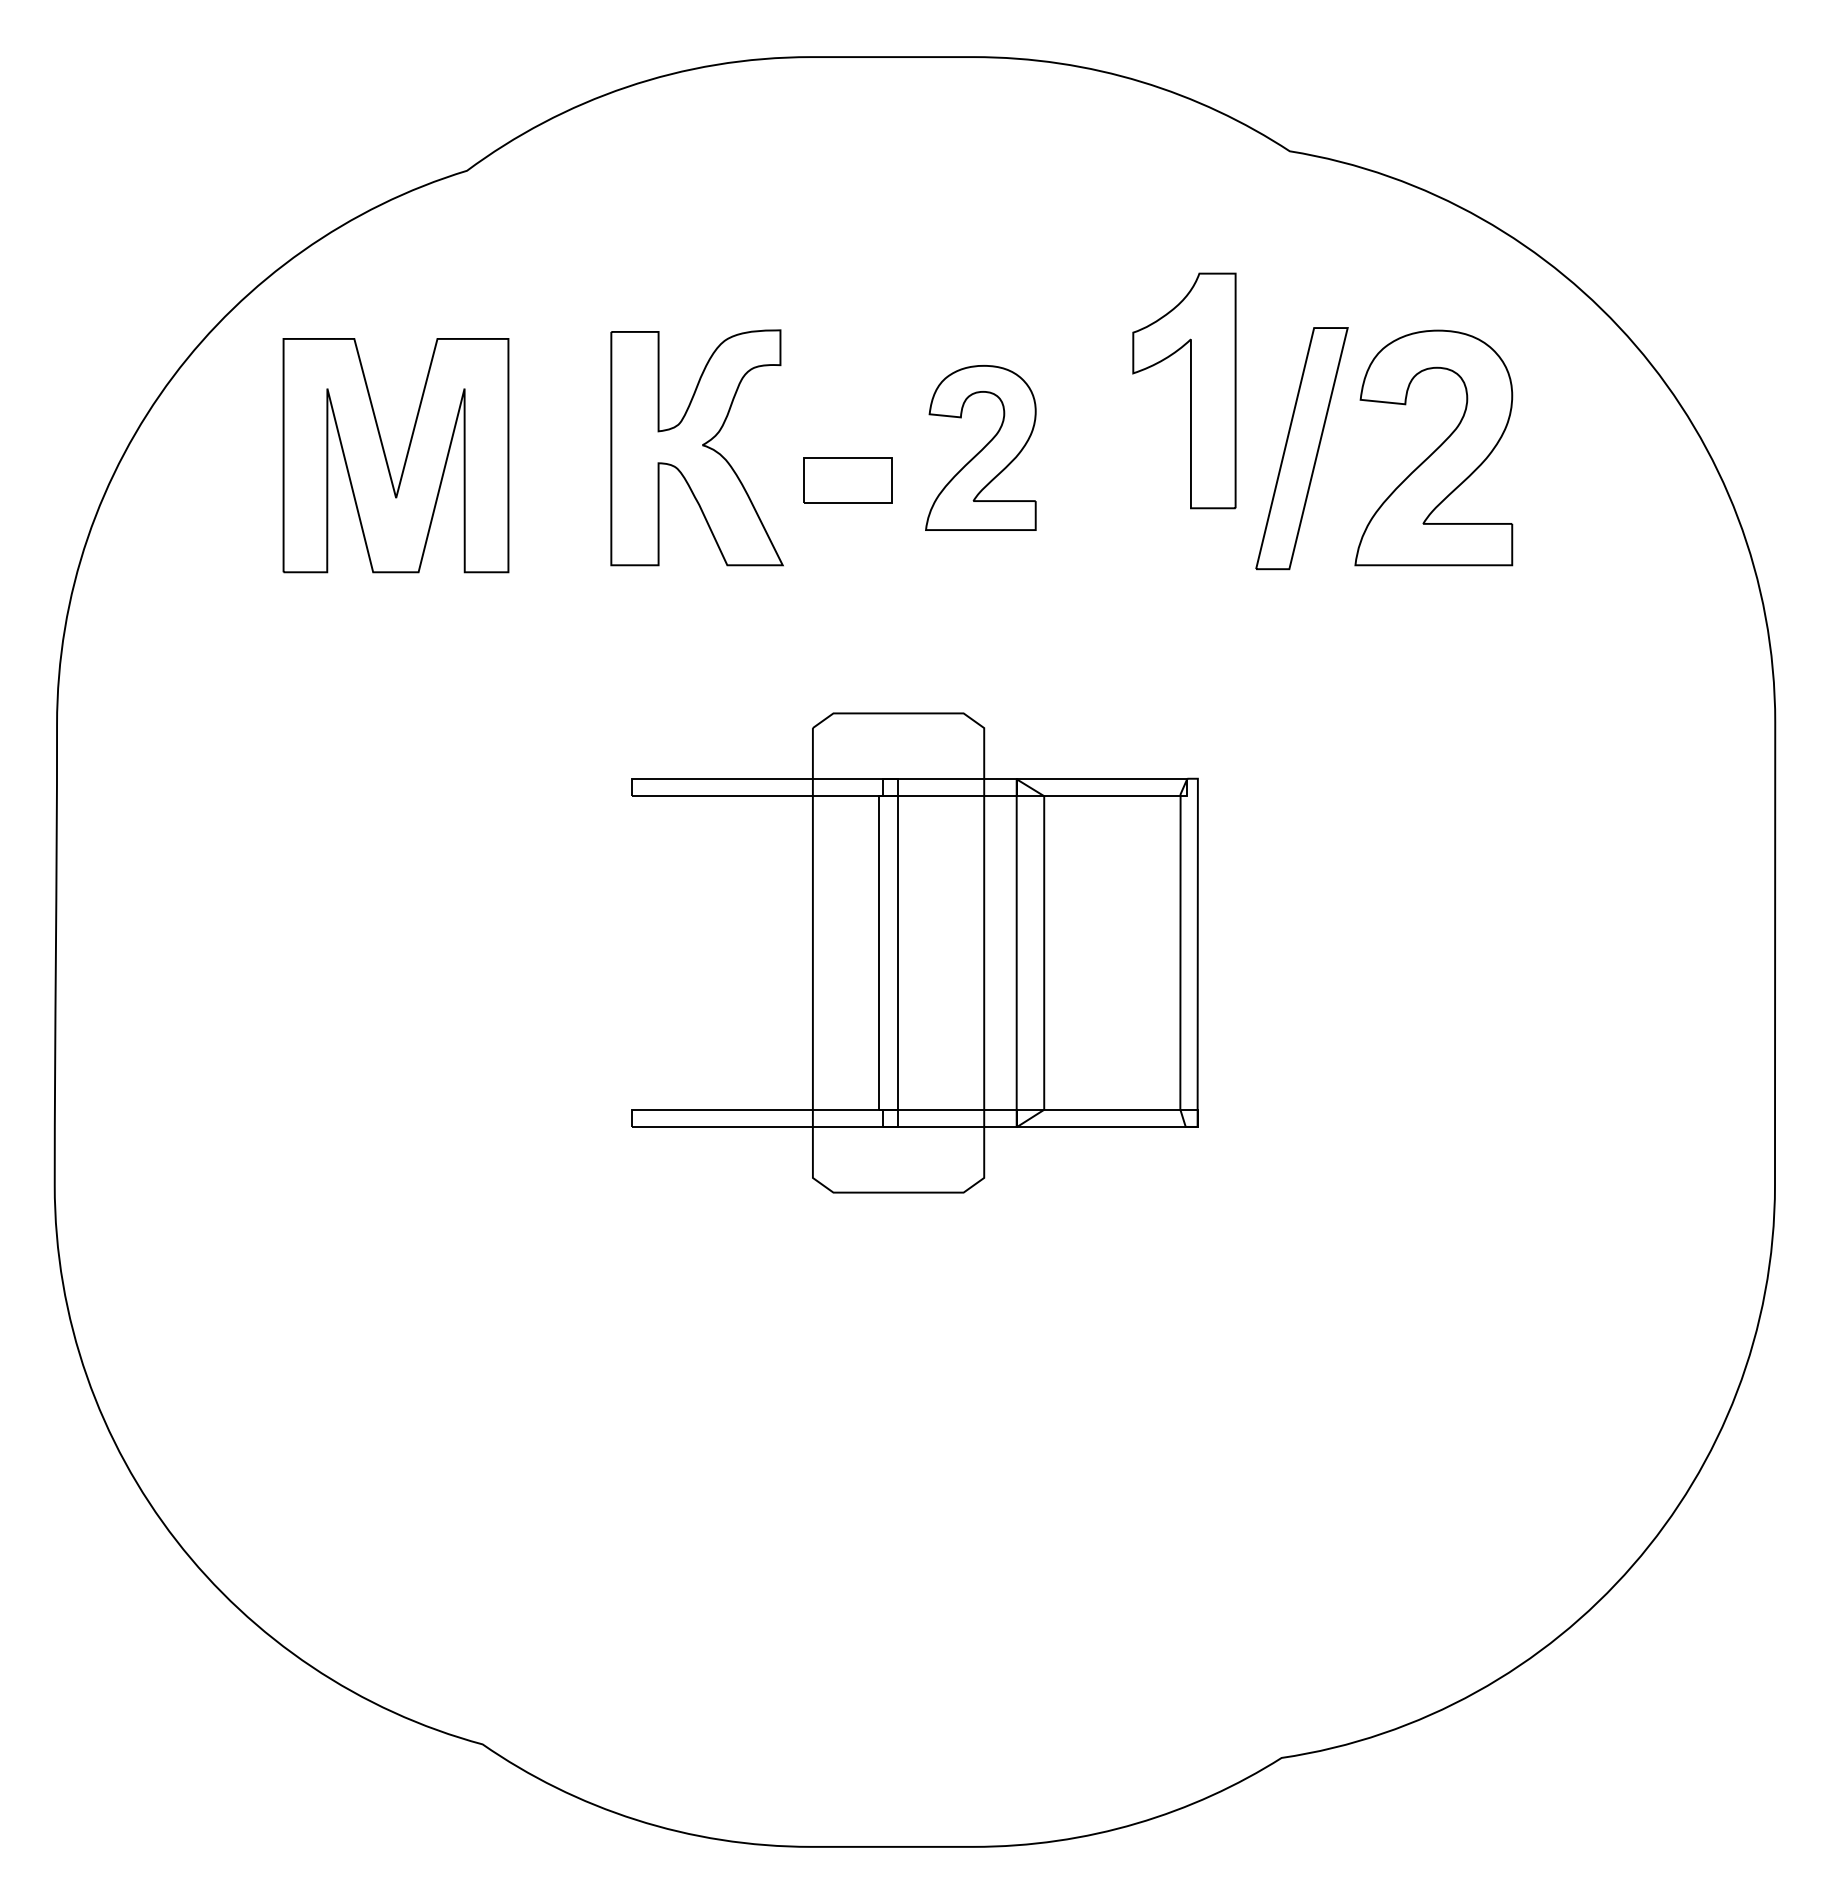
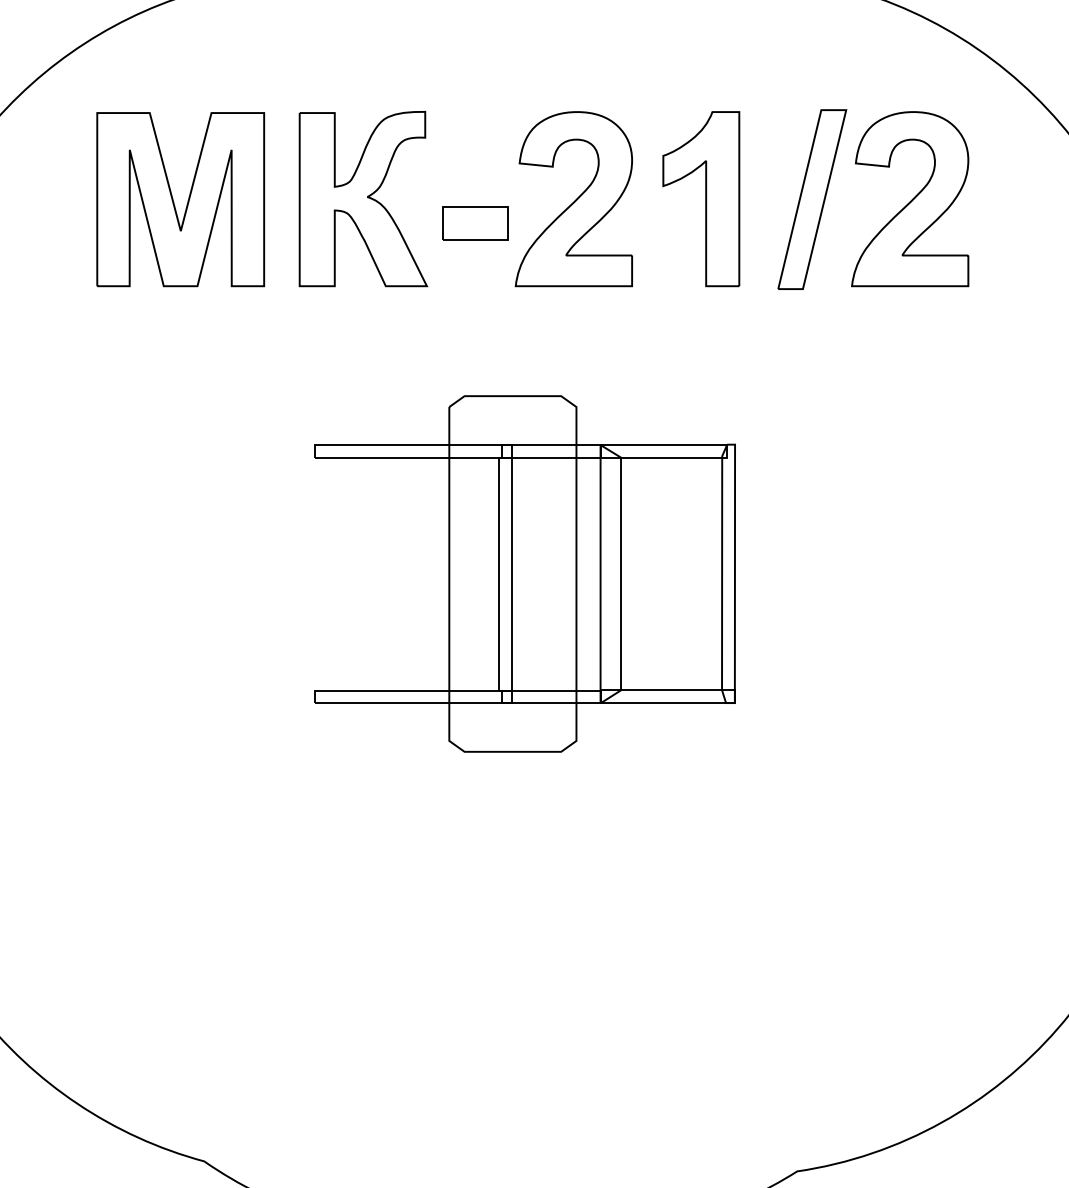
part: (1184, 390) -> (701, 198), moved
part: (980, 447) -> (573, 198), size x1.43
part: (386, 456) -> (173, 200), moved

